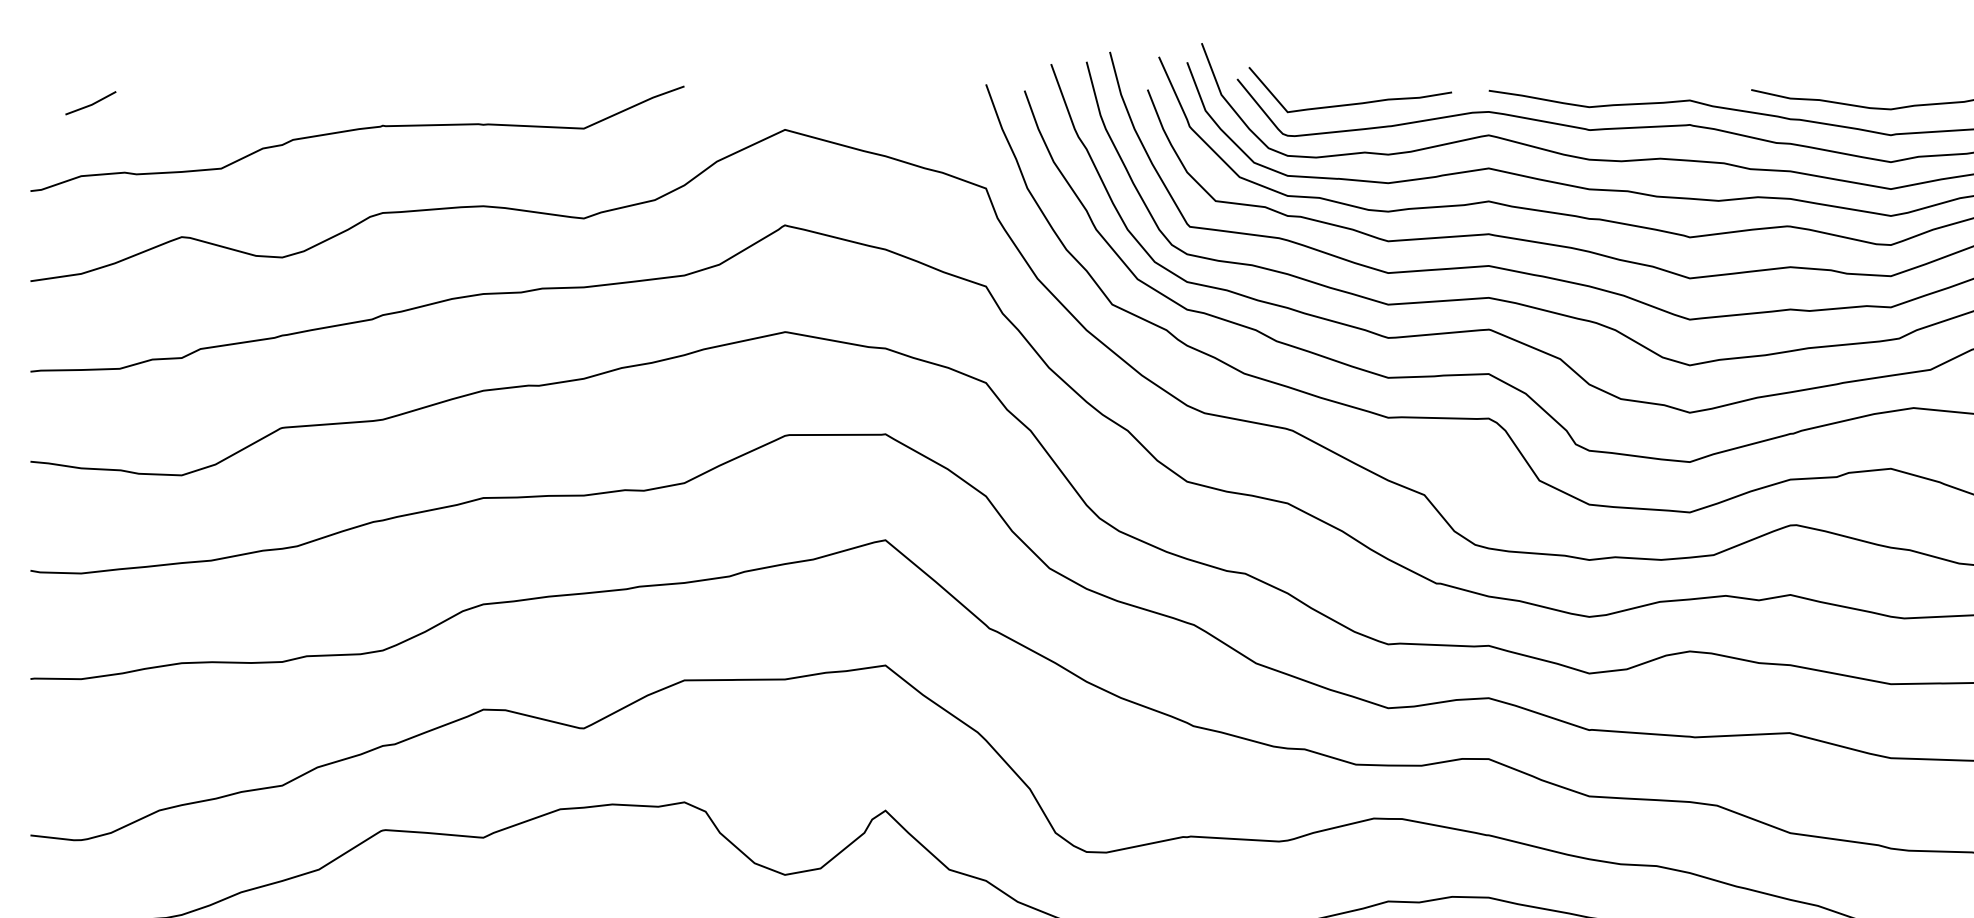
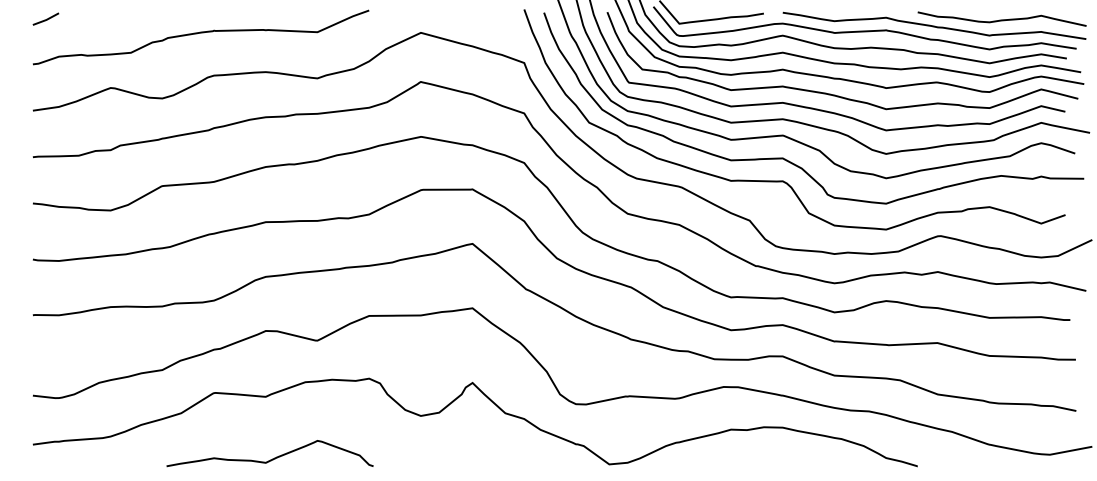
line: (91, 101) -> (46, 18), moved

